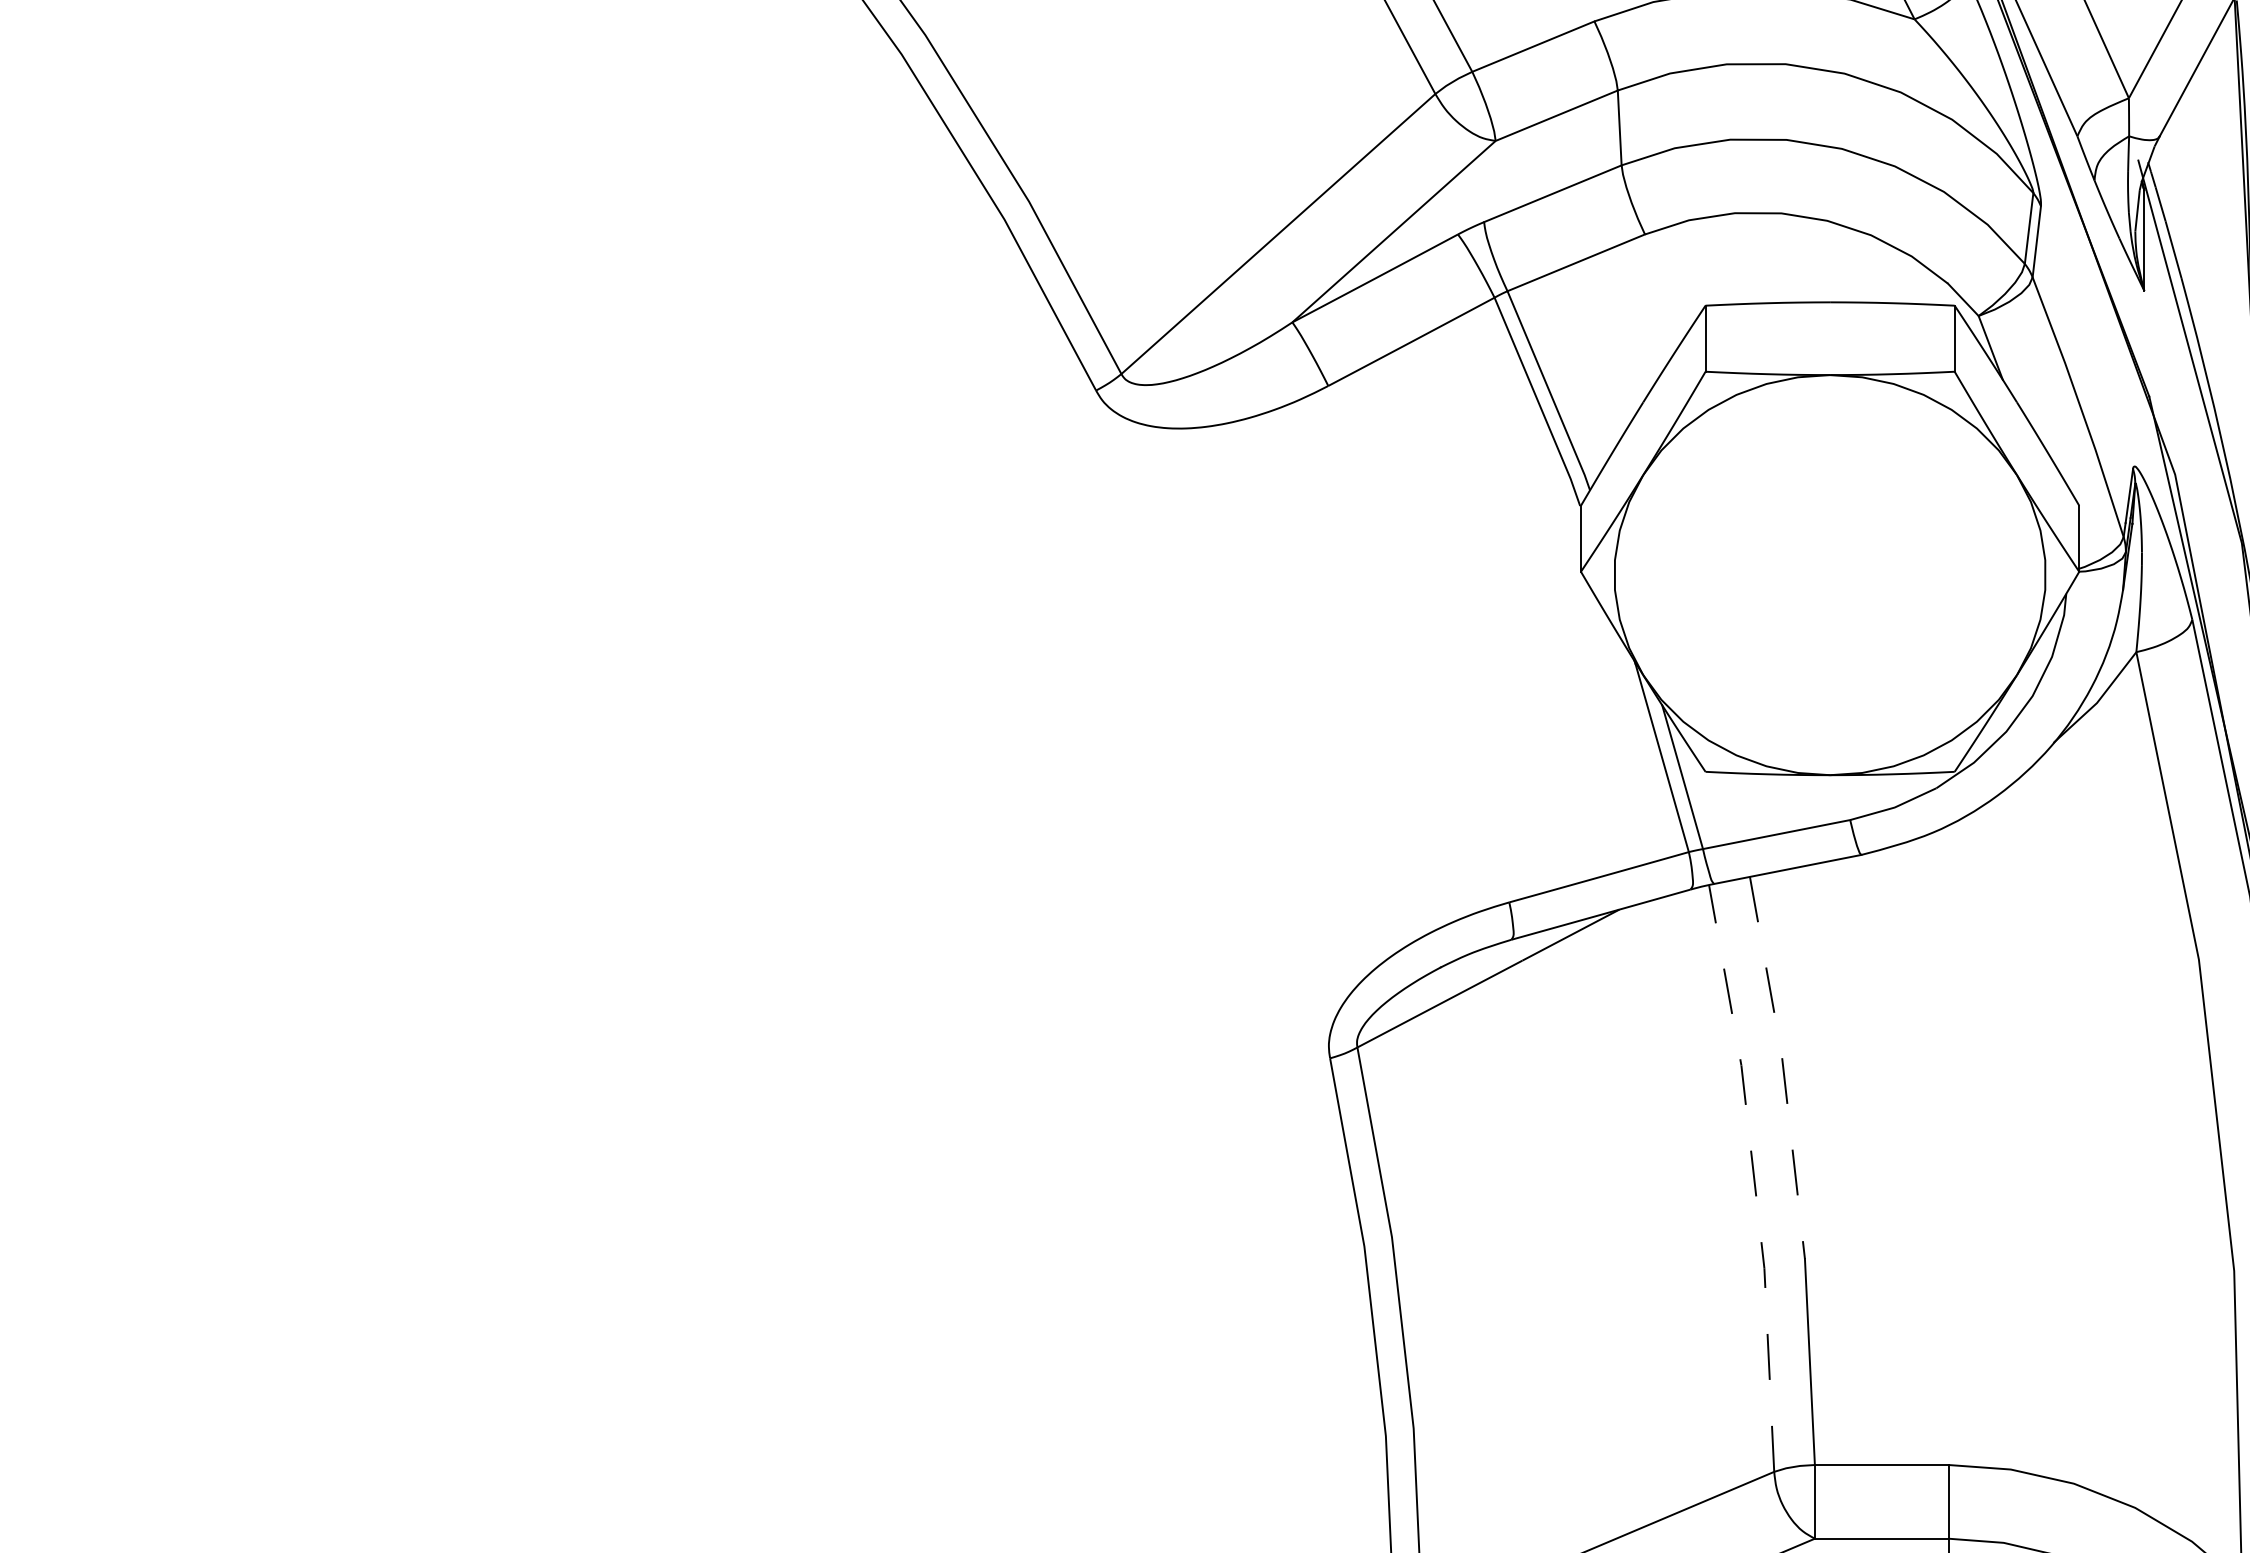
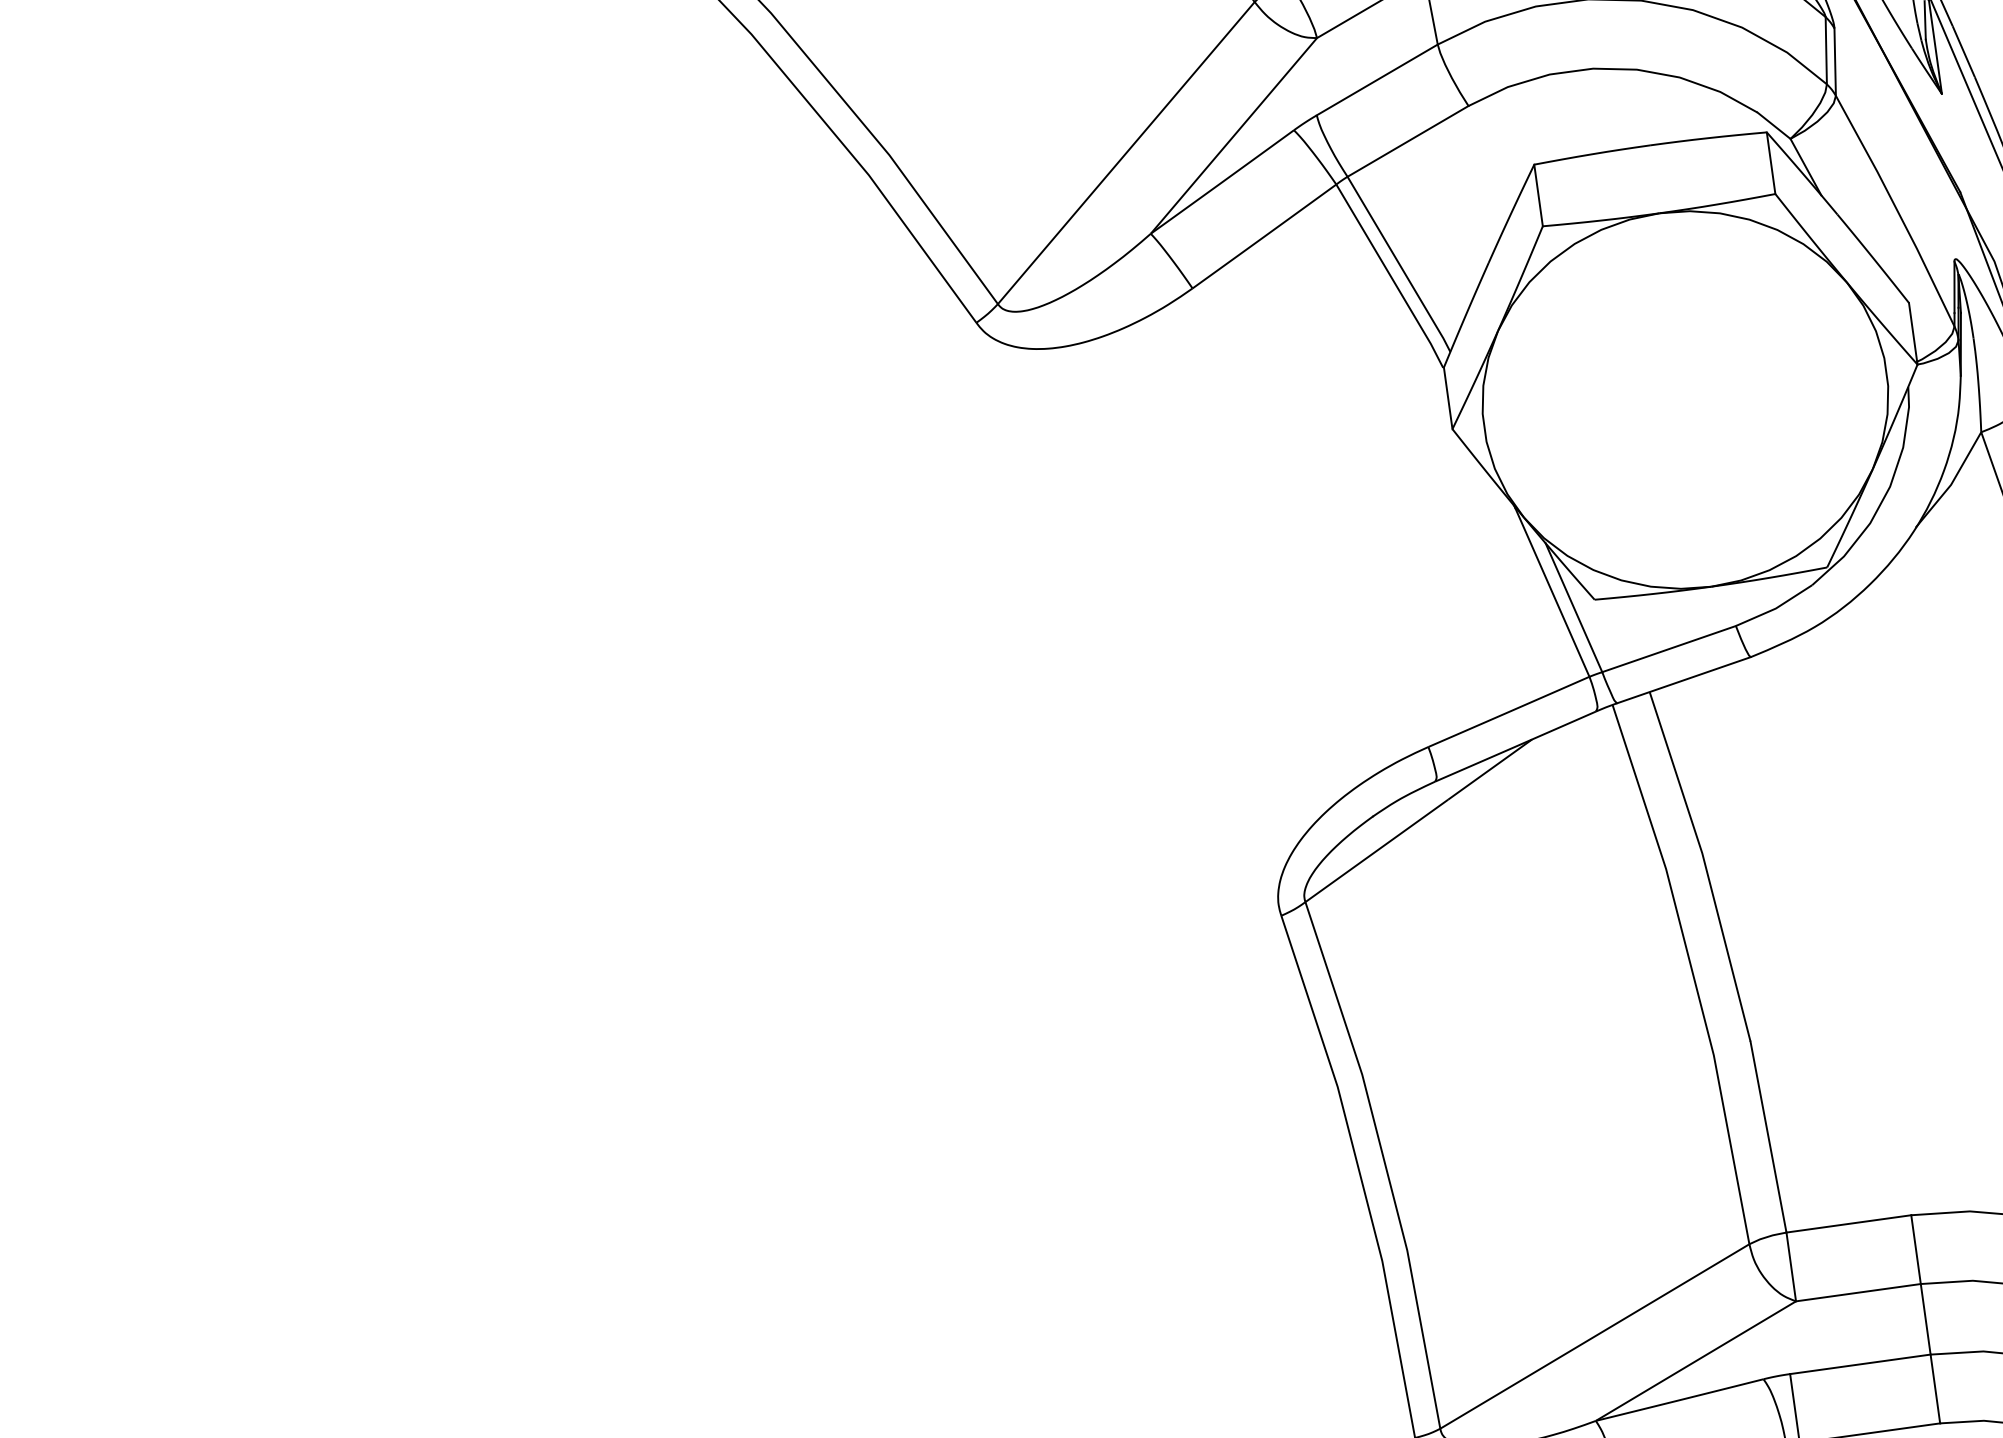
line: (1783, 1066) -> (1705, 864), dashed -> solid
line: (1753, 1176) -> (1691, 971), dashed -> solid

